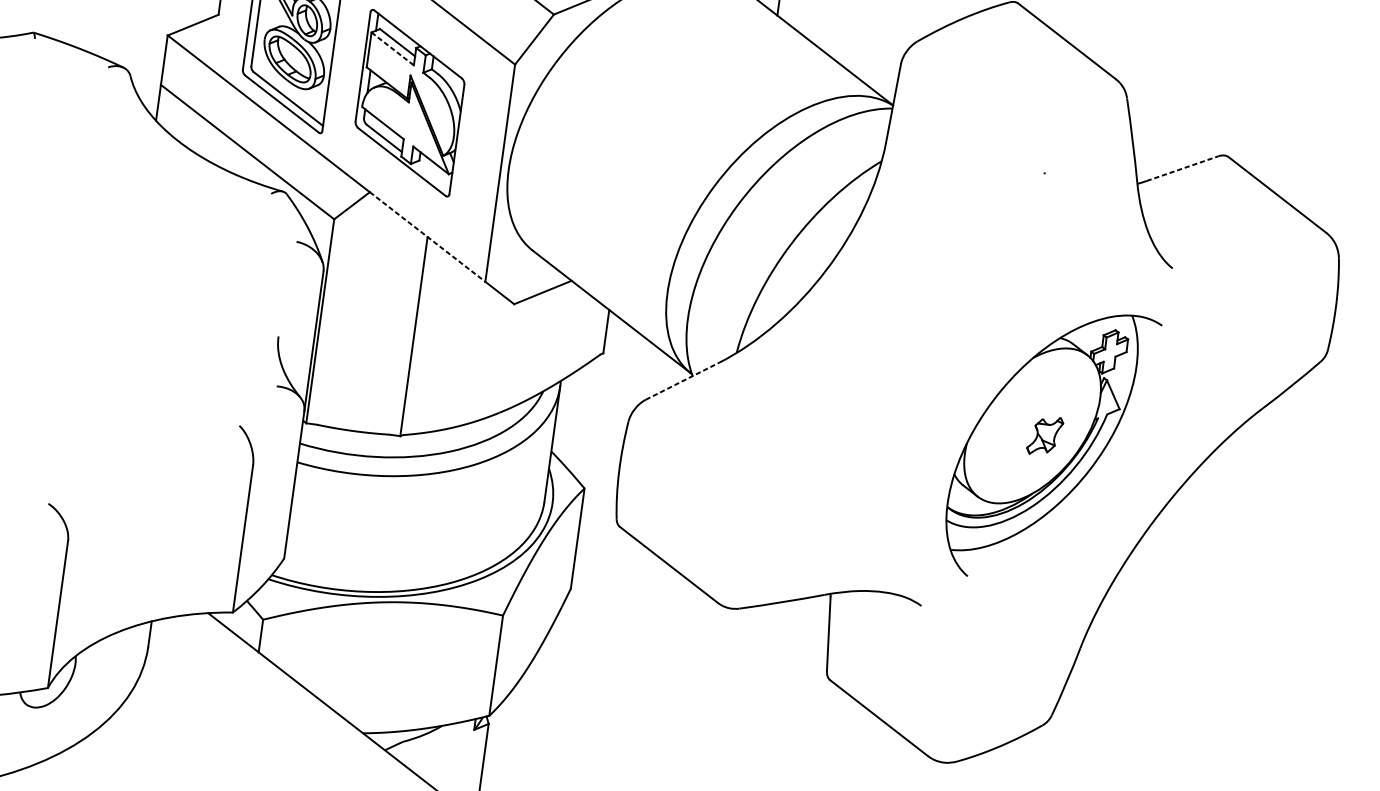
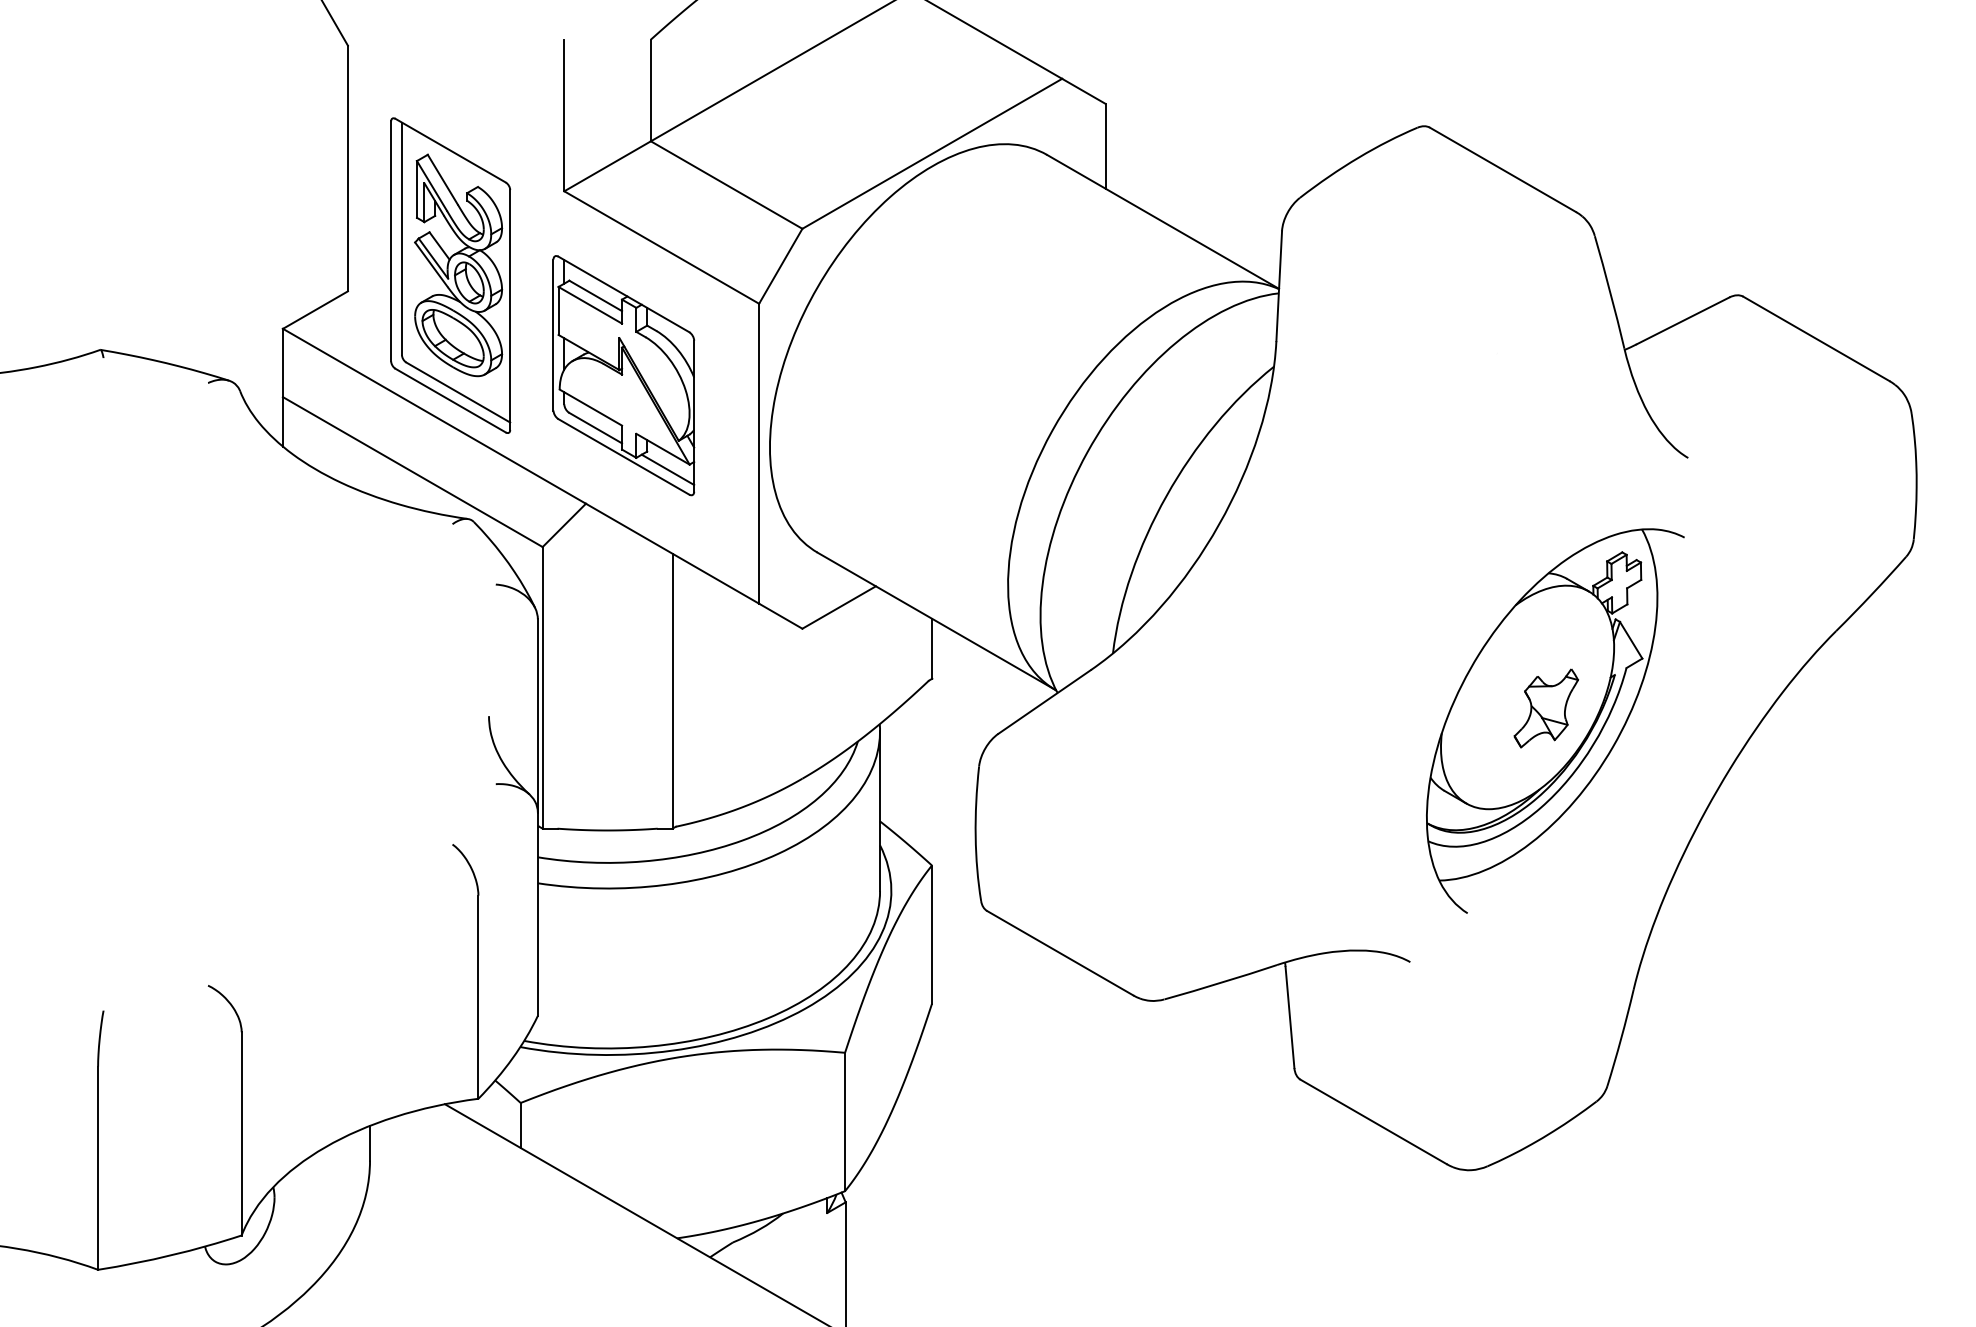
line: (392, 49) -> (590, 305), dashed -> solid
line: (1182, 168) -> (1683, 320), dashed -> solid
line: (432, 175) -> (667, 469), added
line: (427, 236) -> (672, 553), dashed -> solid
line: (683, 381) -> (1045, 701), dashed -> solid
part: (1045, 435) -> (1546, 708), size x1.43

